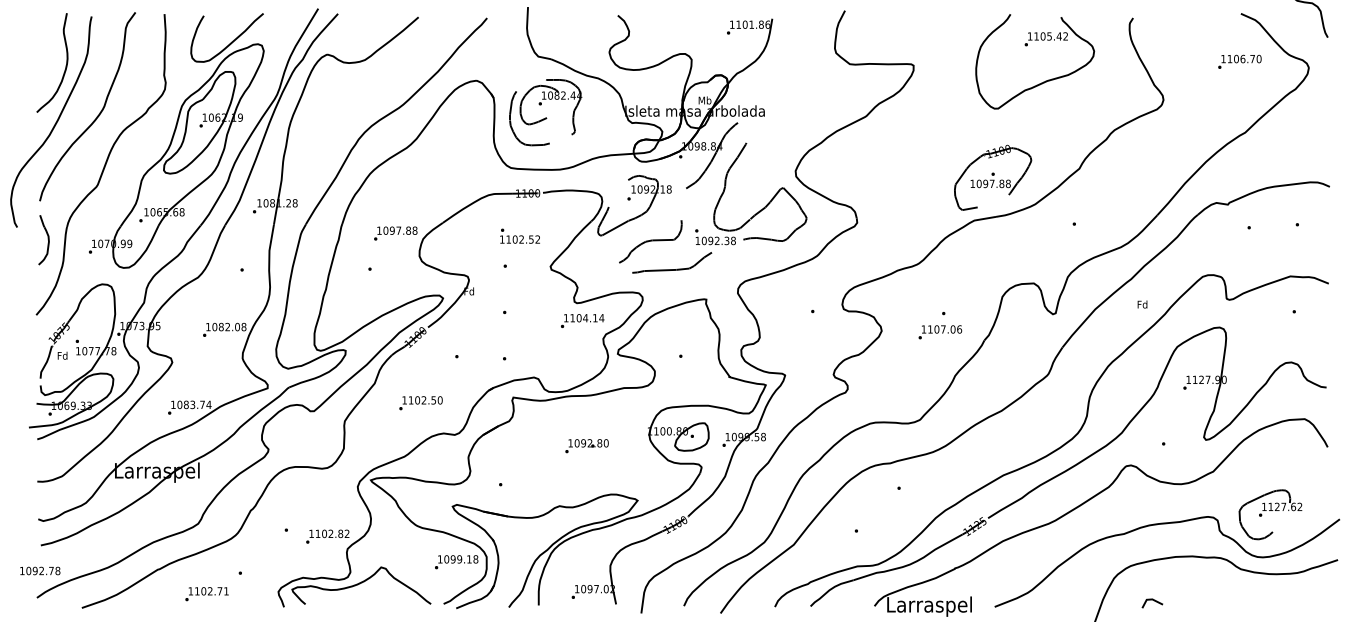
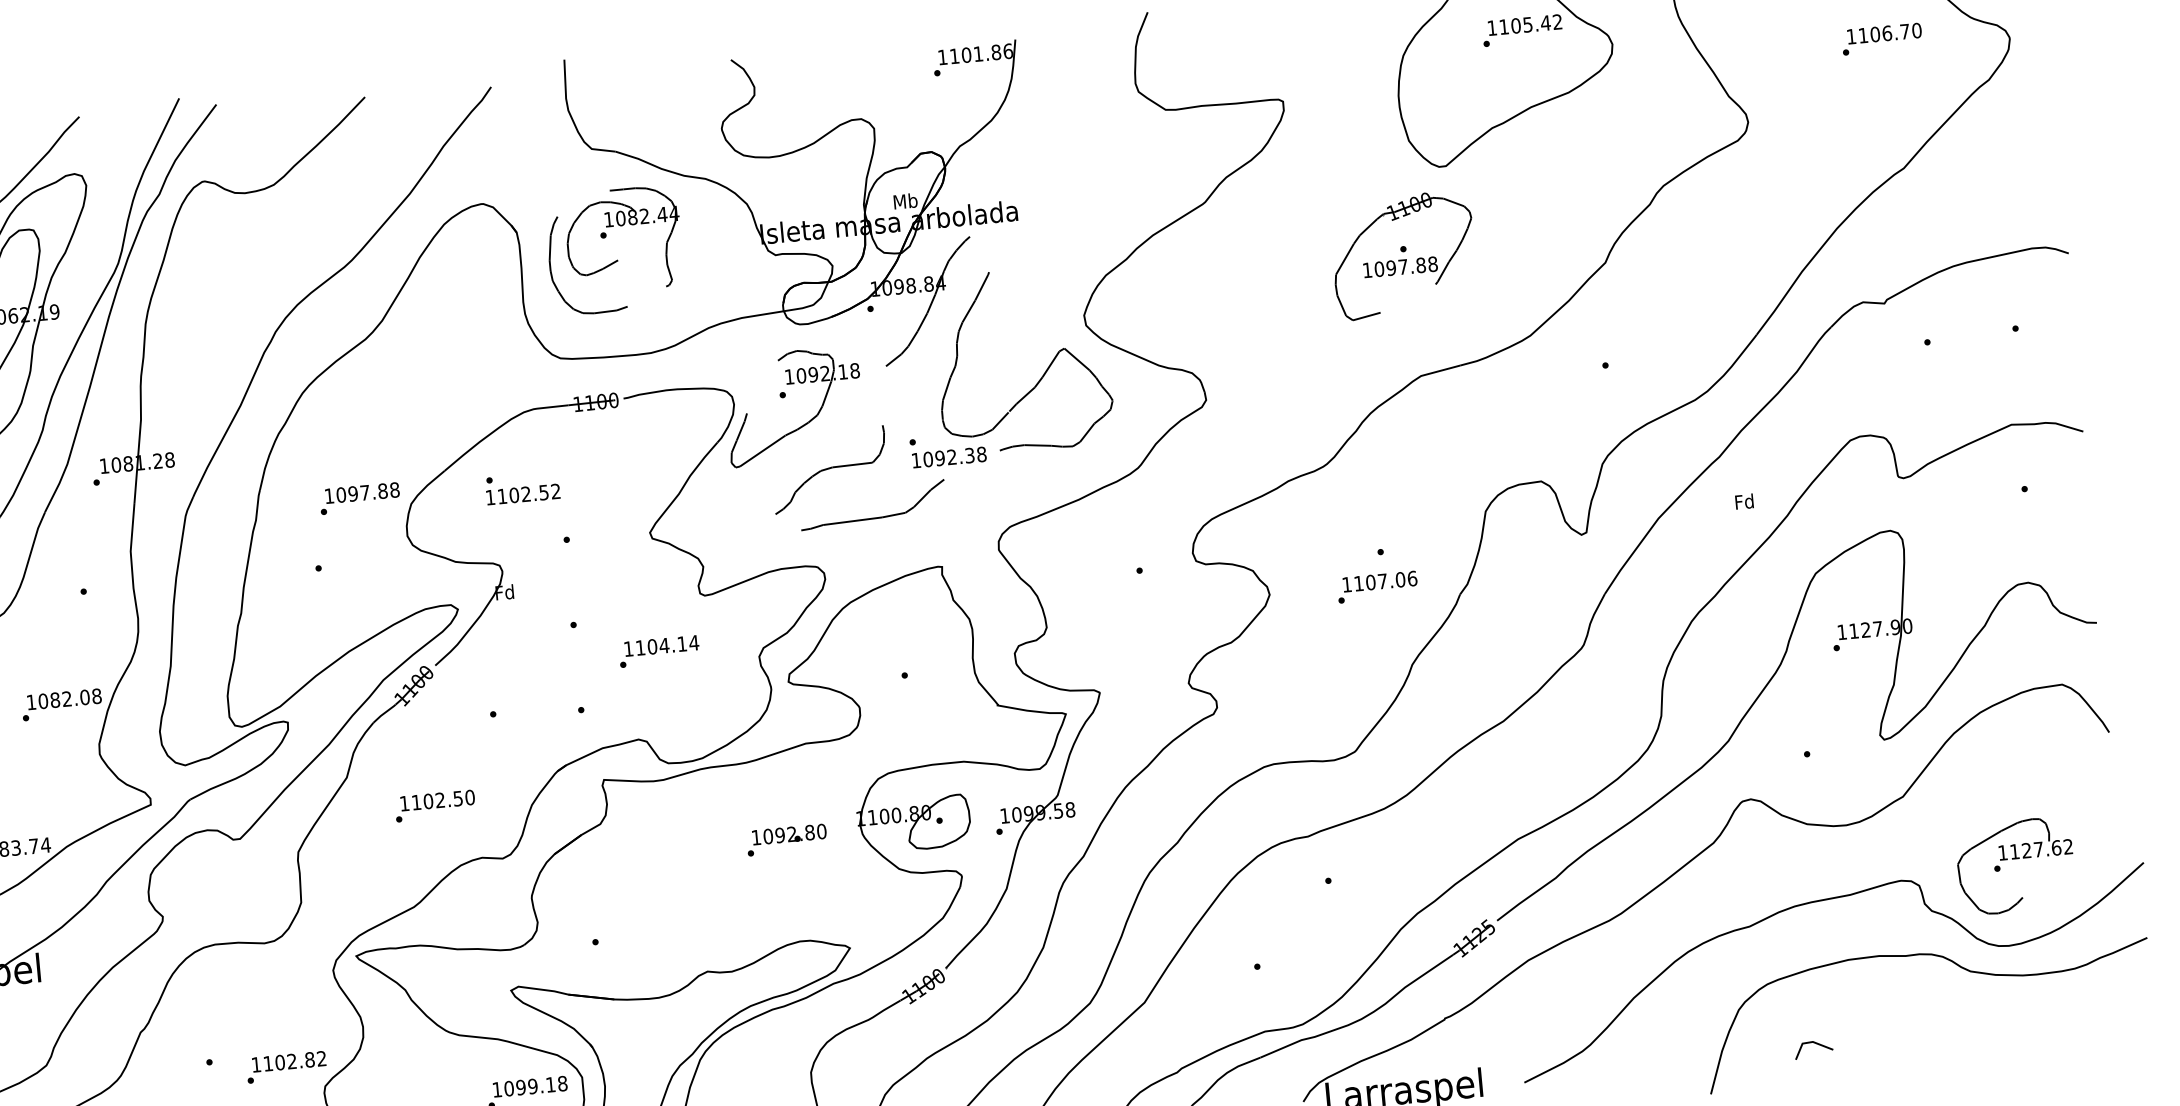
part: (993, 177) -> (1404, 255), moved
text: (519, 235) -> (521, 487), moved
text: (582, 320) -> (658, 650), moved
text: (586, 446) -> (785, 840), moved

